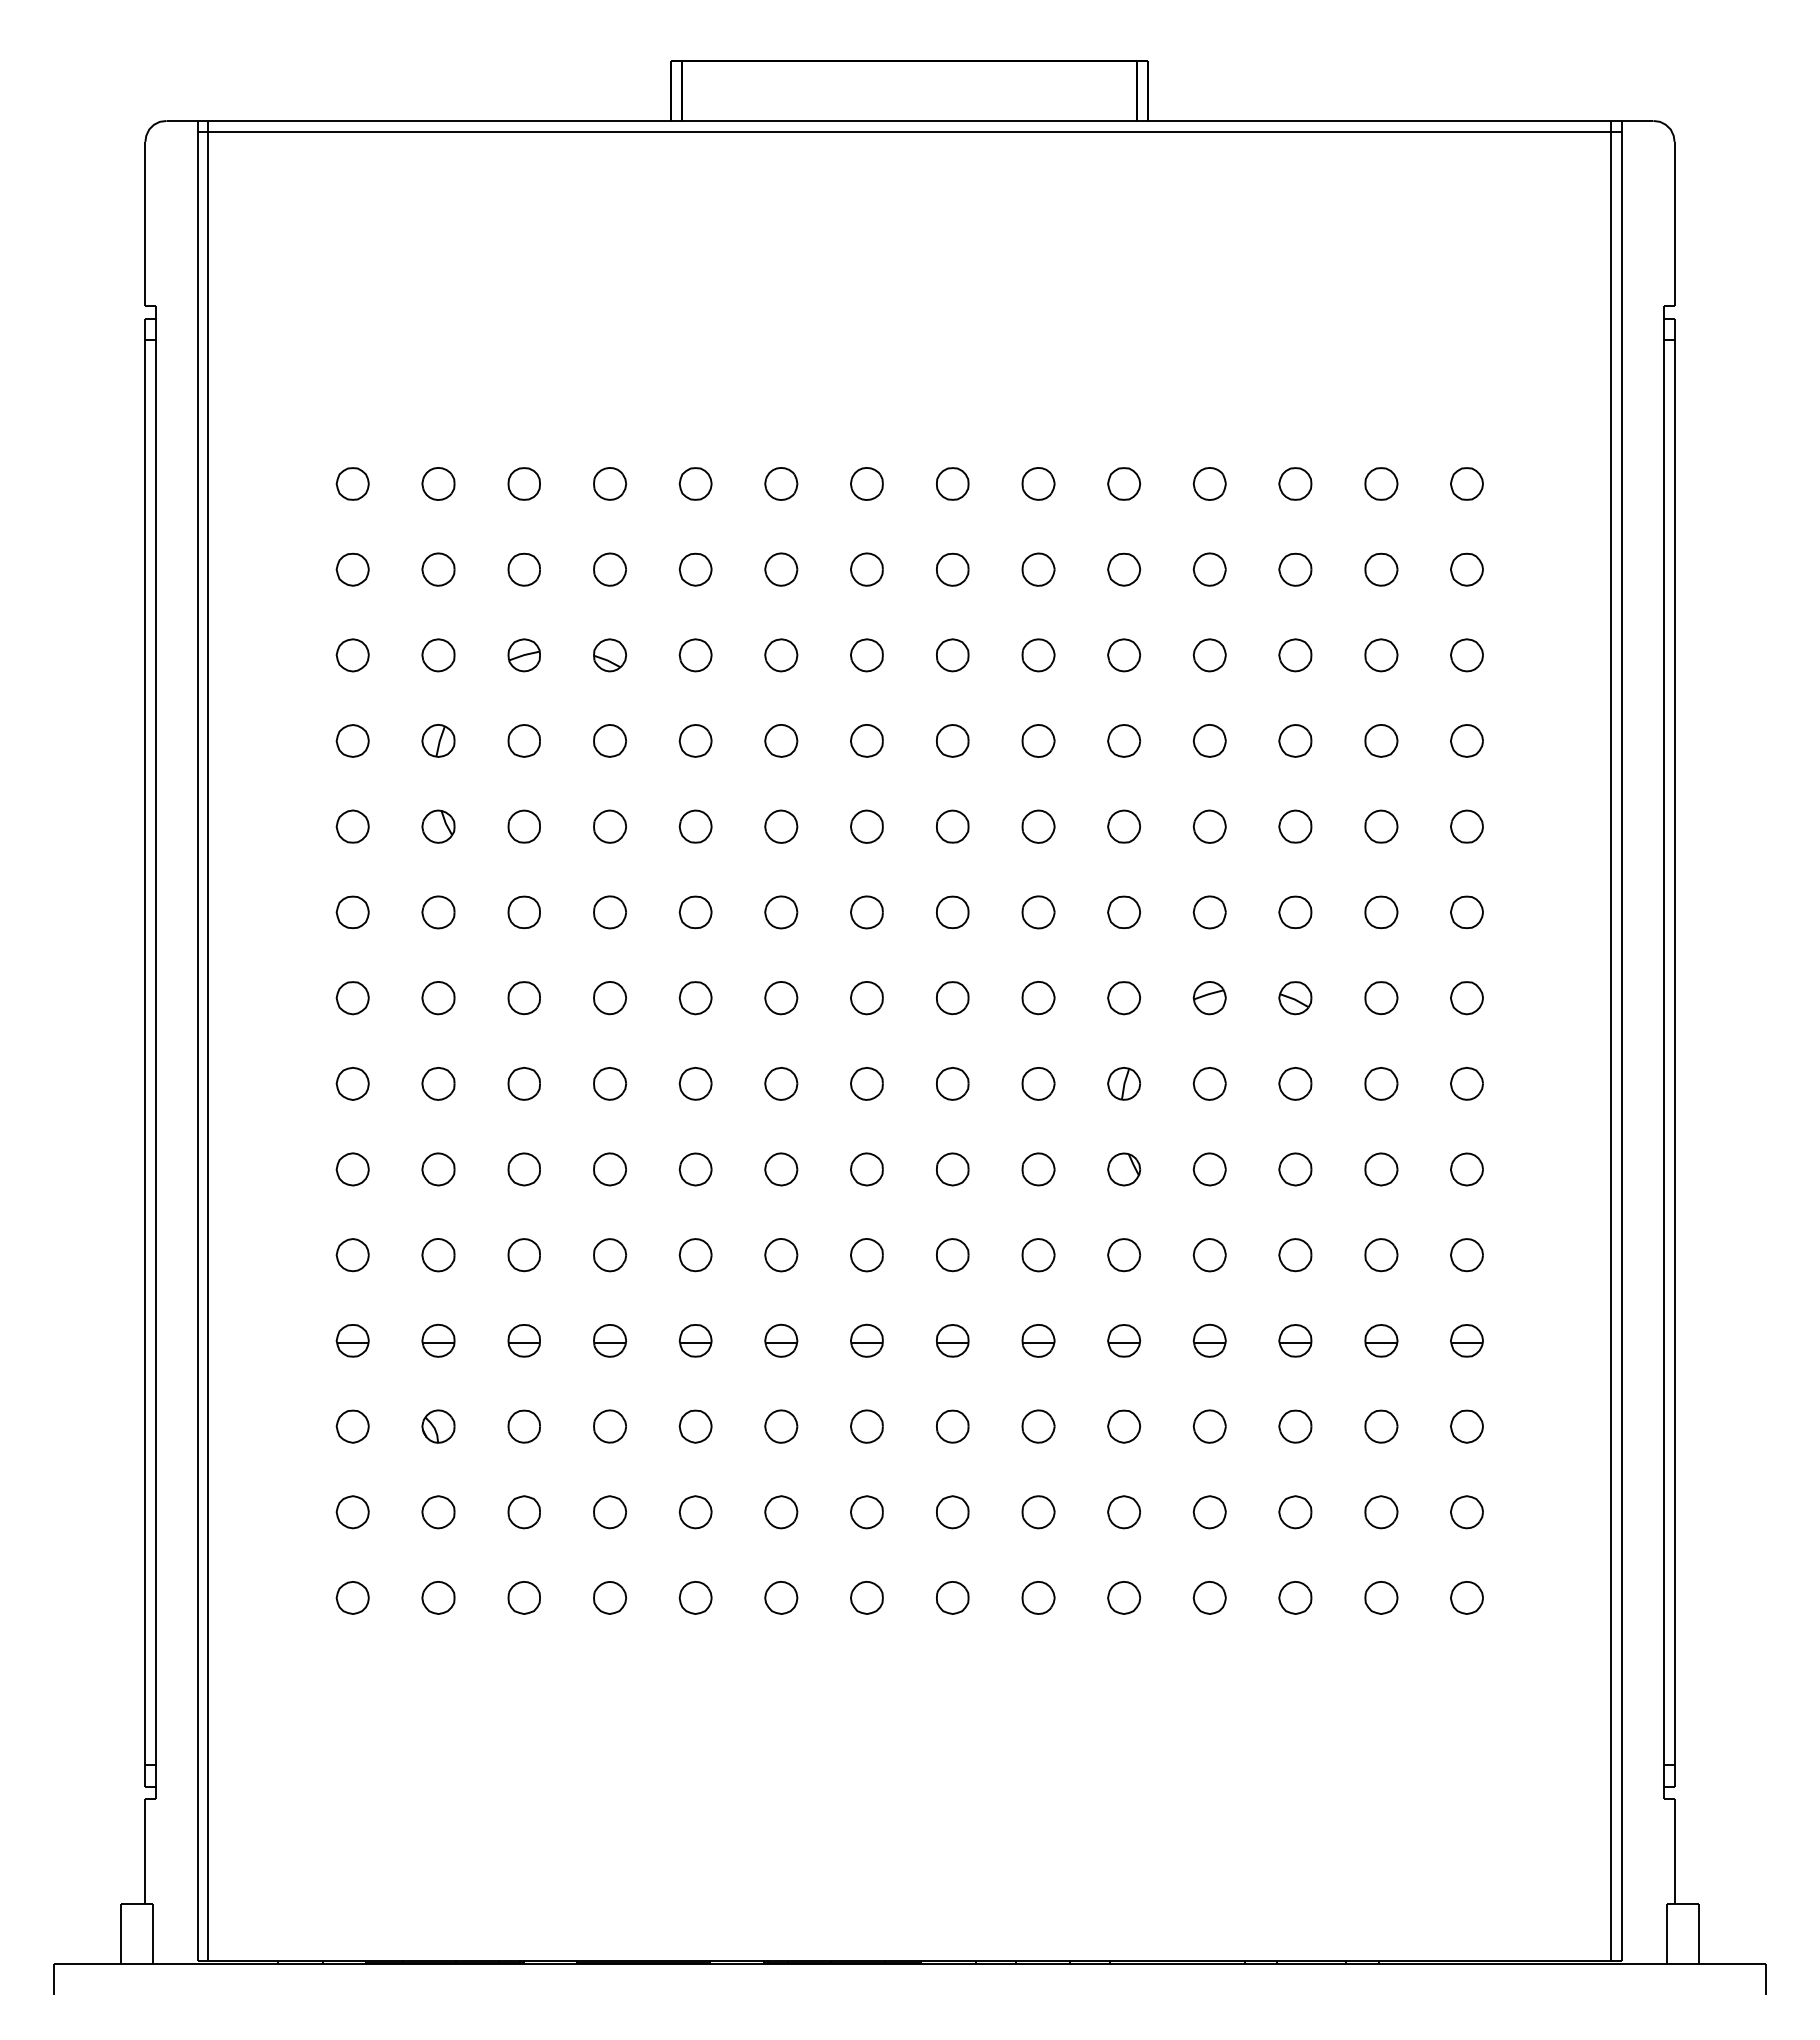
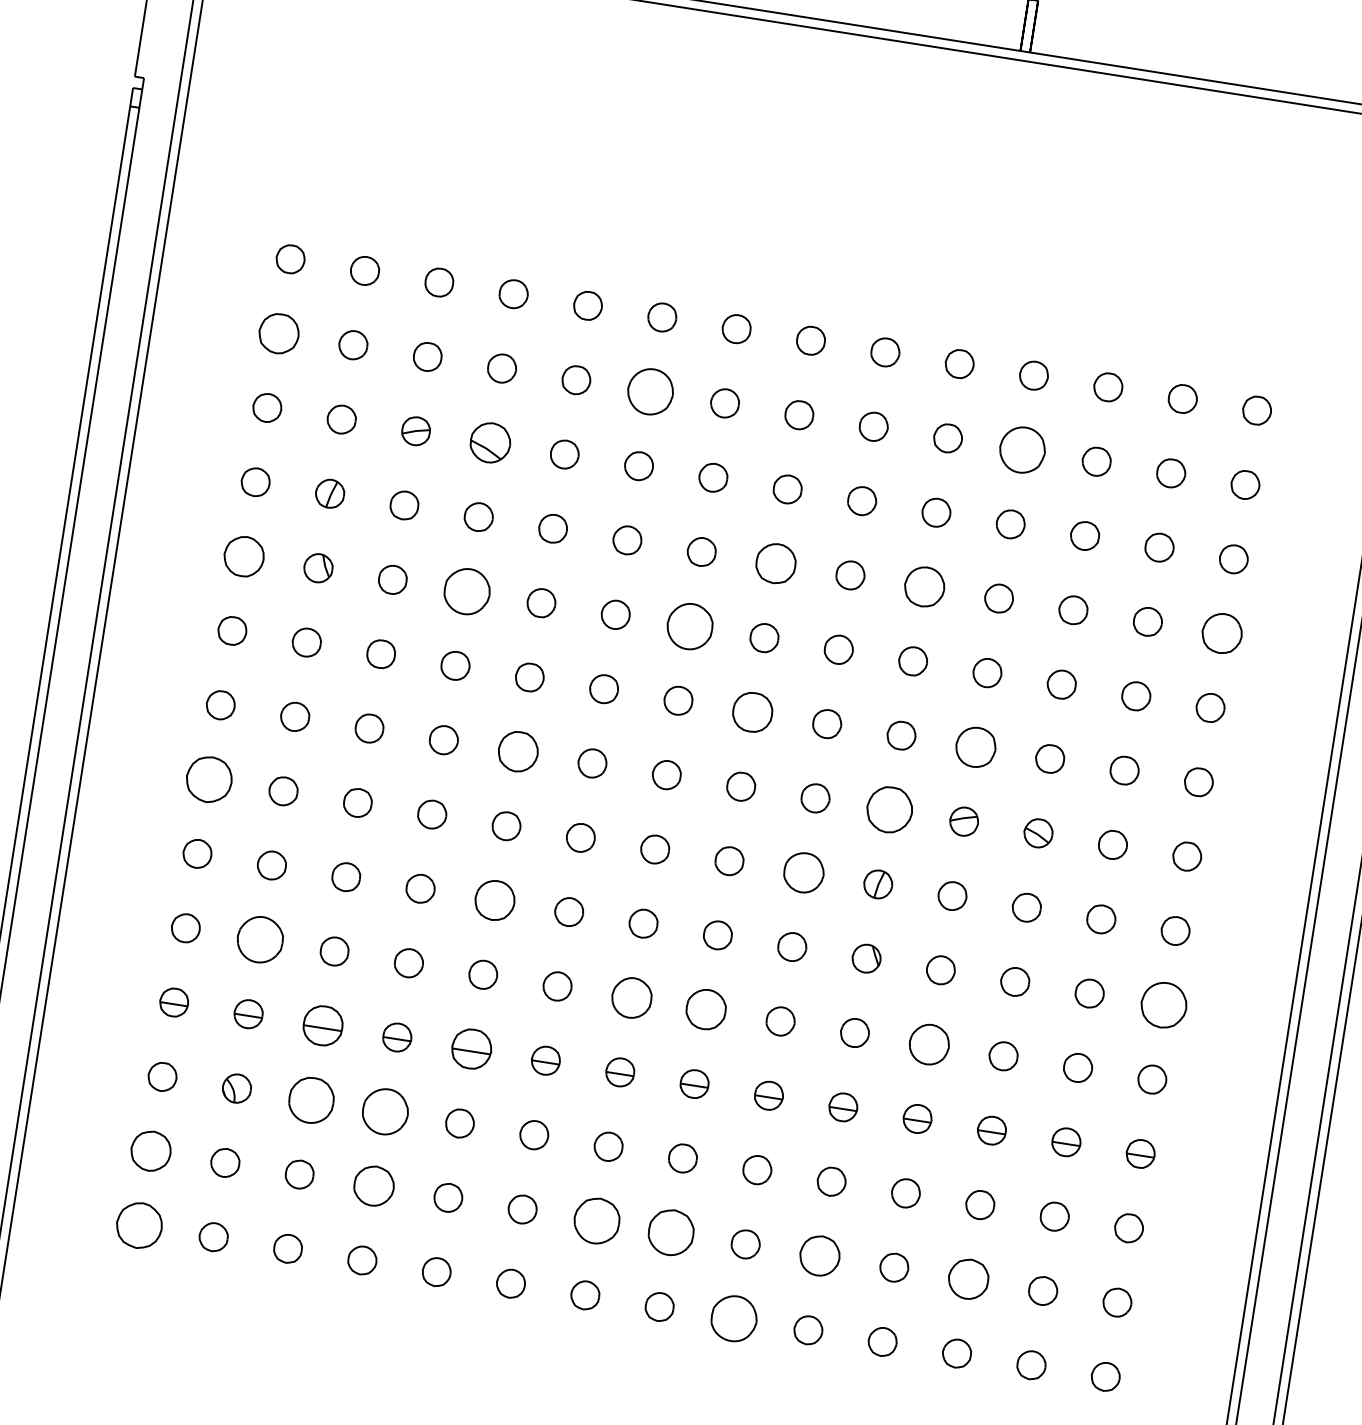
part: (352, 569) -> (278, 333), size x1.4
part: (781, 569) -> (650, 391), size x1.6
part: (1209, 569) -> (1022, 449), size x1.6
part: (609, 655) -> (489, 442), size x1.4
part: (952, 740) -> (775, 563), size x1.4
part: (1124, 740) -> (925, 586), size x1.4
part: (1466, 740) -> (1221, 633), size x1.4
part: (352, 826) -> (243, 556), size x1.4
part: (609, 826) -> (466, 591), size x1.6
part: (866, 826) -> (689, 626), size x1.6
part: (952, 912) -> (752, 712), size x1.4
part: (1209, 912) -> (975, 747), size x1.4
part: (695, 998) -> (517, 752), size x1.4
part: (1124, 998) -> (890, 810), size x1.6
part: (352, 1083) -> (208, 779), size x1.6
part: (1038, 1083) -> (803, 872), size x1.4
part: (695, 1169) -> (494, 900), size x1.4
part: (1466, 1169) -> (1163, 1005), size x1.6
part: (438, 1255) -> (260, 940), size x1.6
part: (866, 1255) -> (631, 998), size x1.4
part: (952, 1255) -> (706, 1010), size x1.4
part: (1209, 1255) -> (928, 1044), size x1.4
part: (523, 1340) -> (322, 1025), size x1.4
part: (695, 1340) -> (471, 1048), size x1.4
part: (523, 1426) -> (310, 1100), size x1.6
part: (610, 1426) -> (386, 1111), size x1.6
part: (352, 1512) -> (150, 1151), size x1.4
part: (609, 1512) -> (373, 1186), size x1.4
part: (866, 1512) -> (596, 1221), size x1.6
part: (952, 1512) -> (671, 1232), size x1.6
part: (1124, 1512) -> (820, 1256), size x1.4
part: (1295, 1512) -> (968, 1279), size x1.4
part: (352, 1597) -> (139, 1225), size x1.6
part: (1038, 1597) -> (734, 1318), size x1.6

